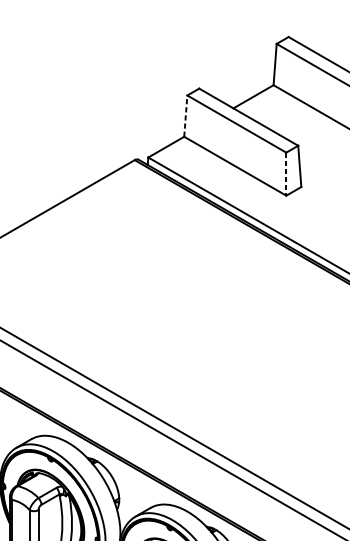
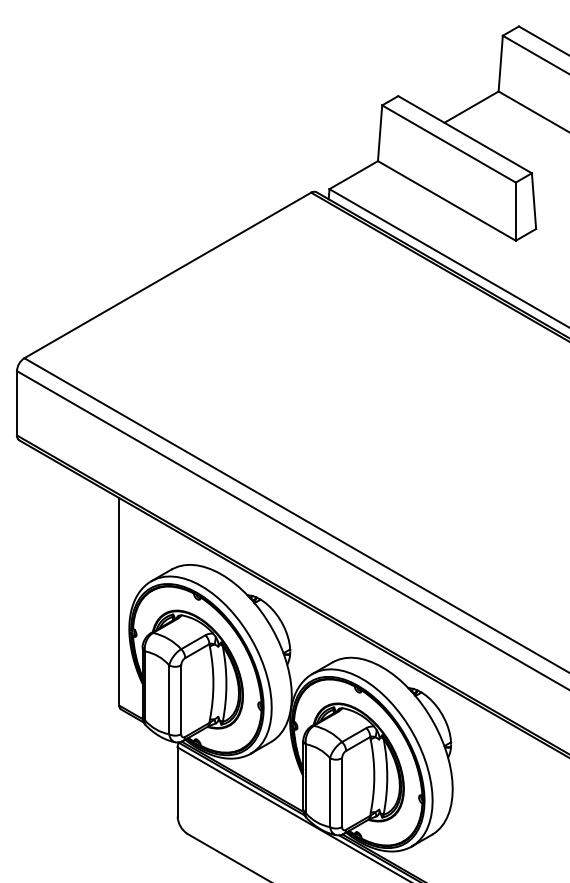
line: (186, 116) -> (380, 133), dashed -> solid
line: (286, 174) -> (515, 212), dashed -> solid

